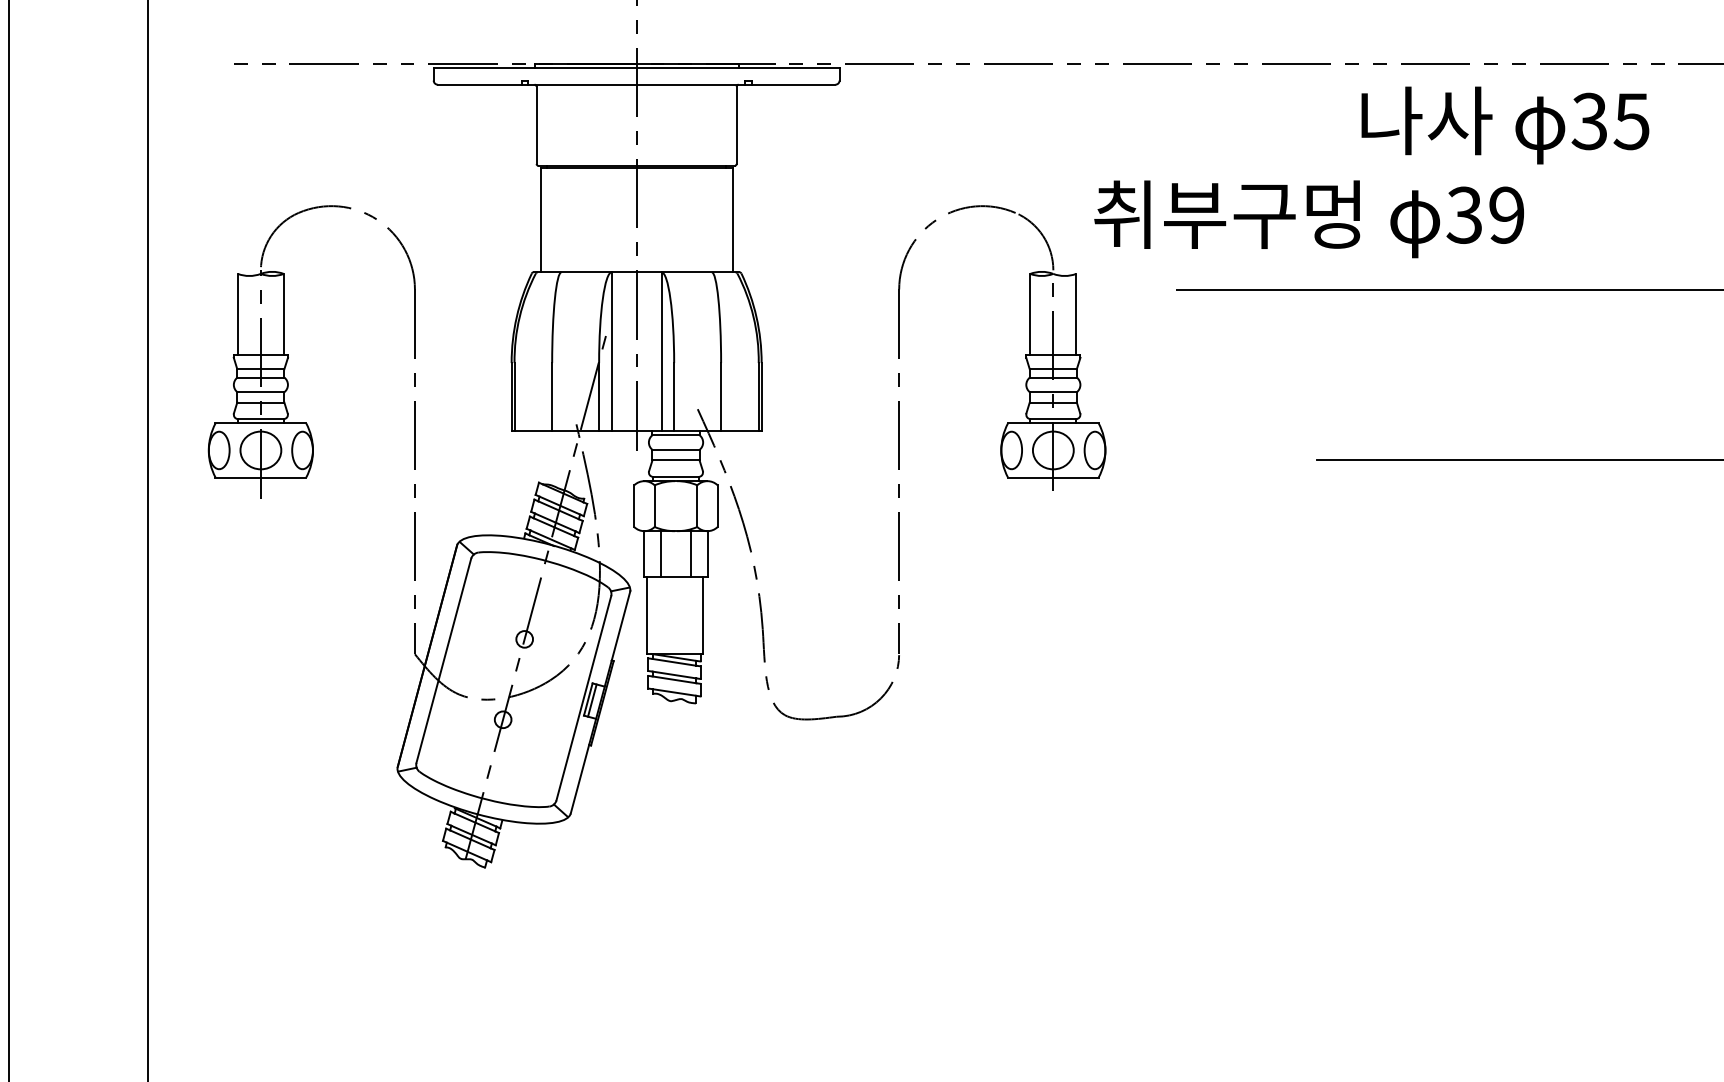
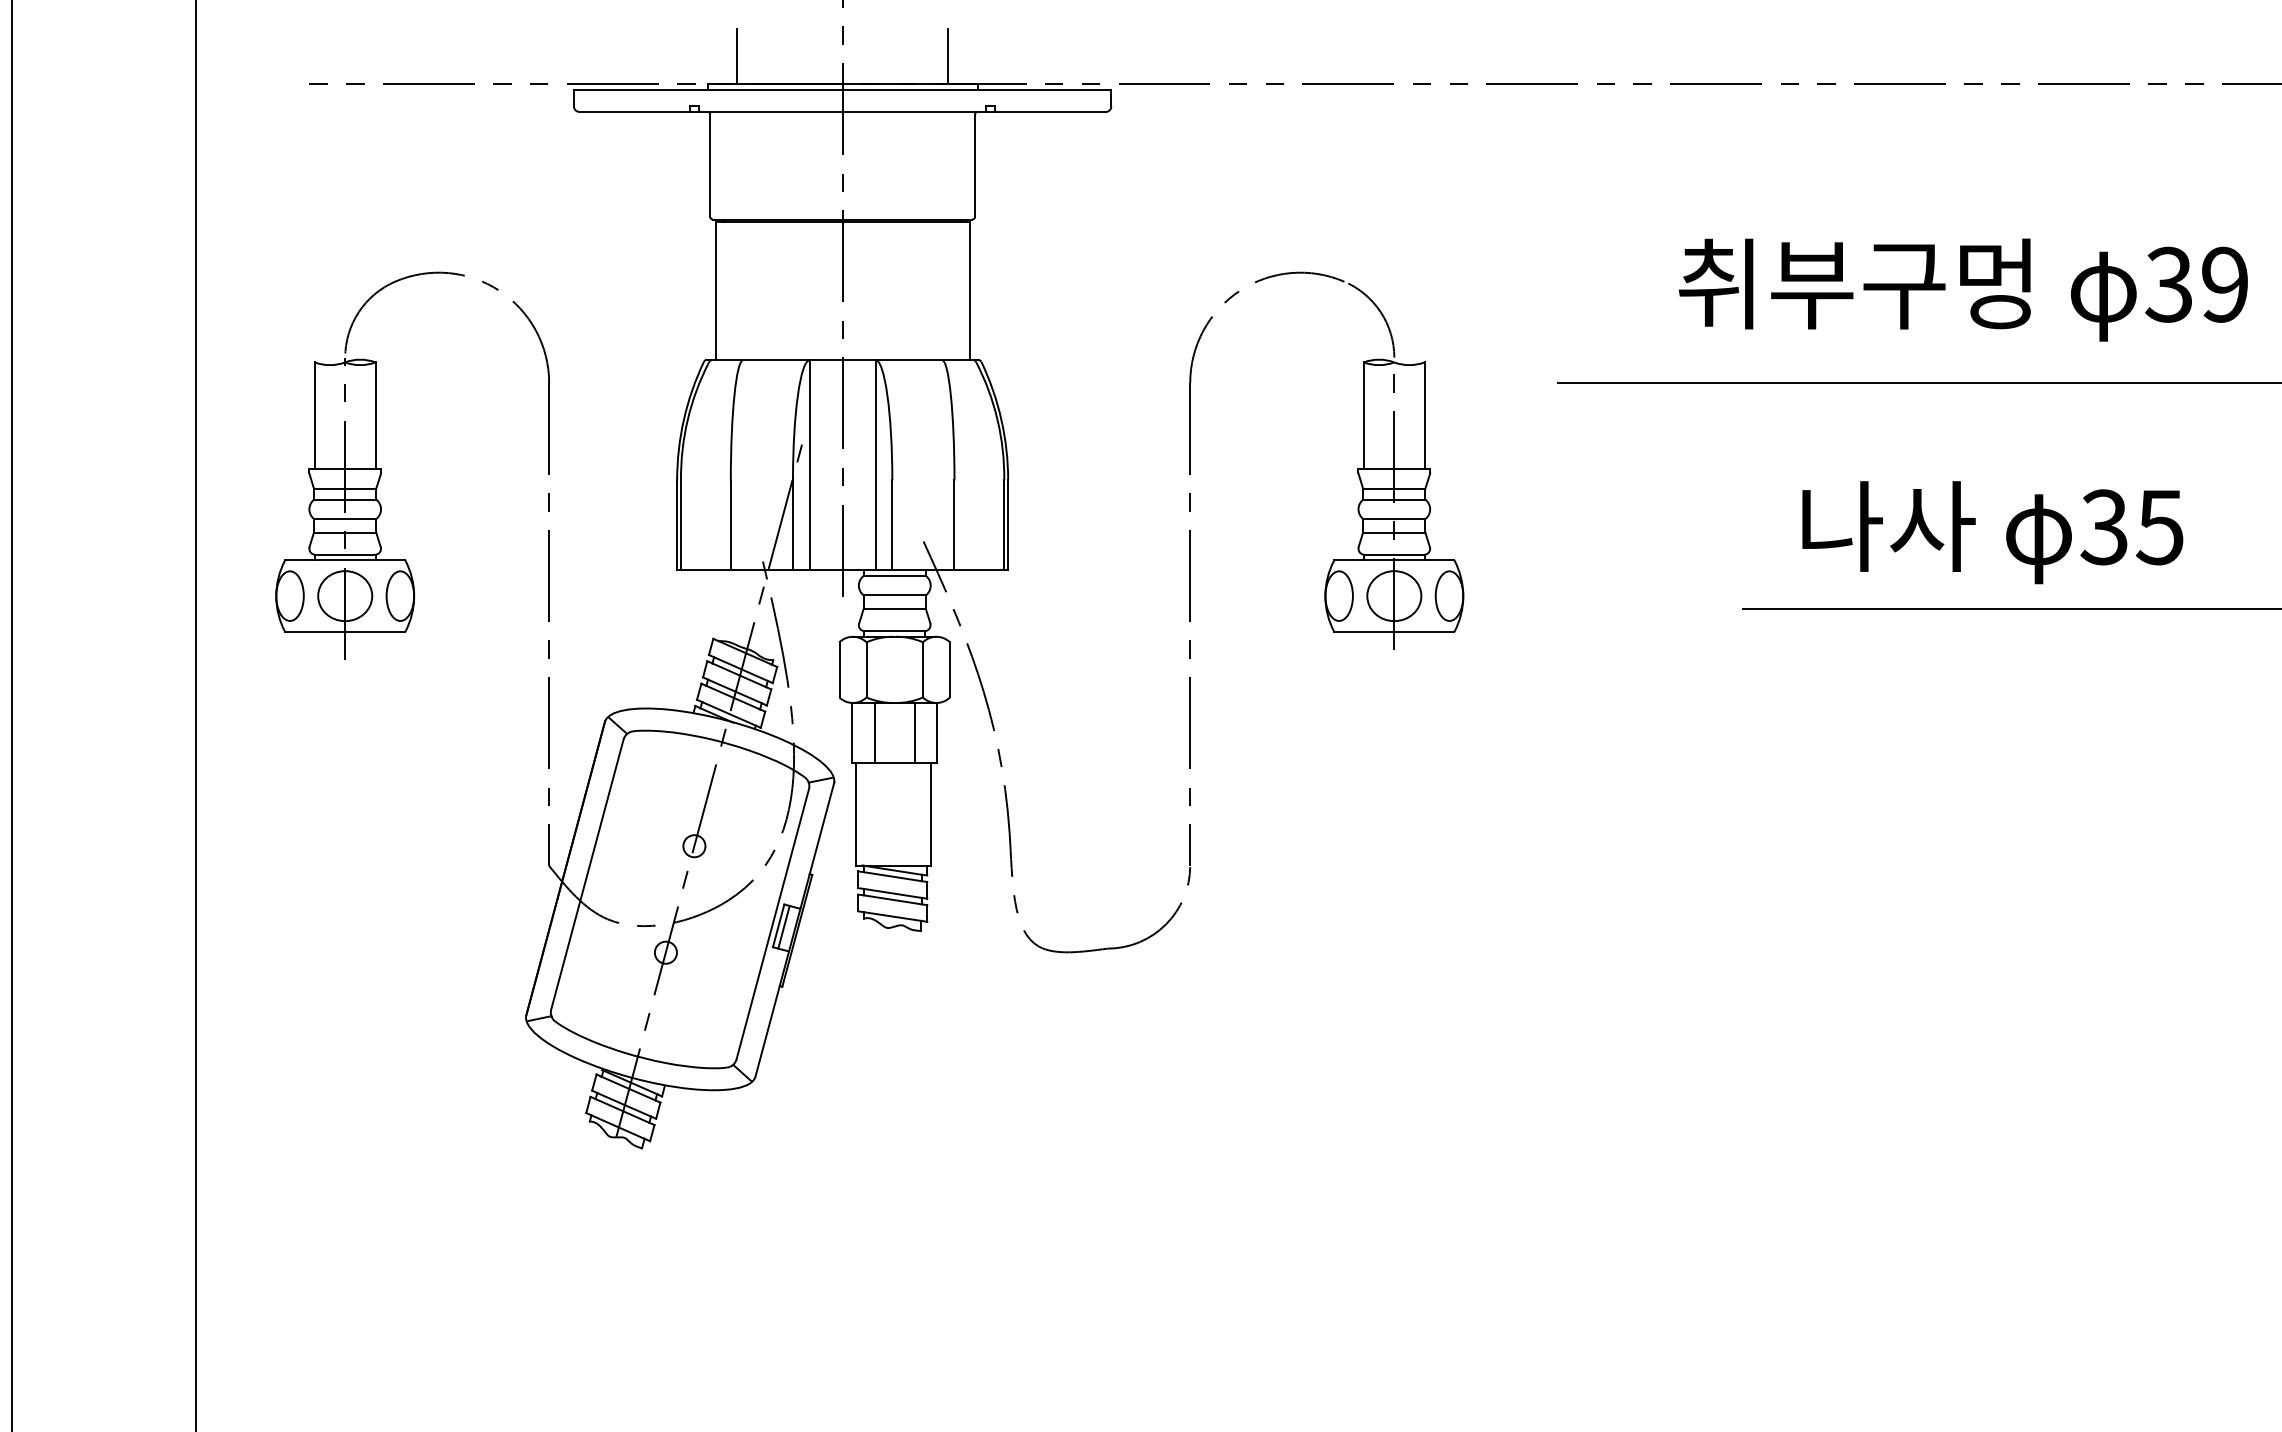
line: (557, 42) -> (737, 56), added
line: (715, 42) -> (947, 56), added
text: (1505, 125) -> (1992, 532), moved
text: (1308, 219) -> (1962, 290), moved

